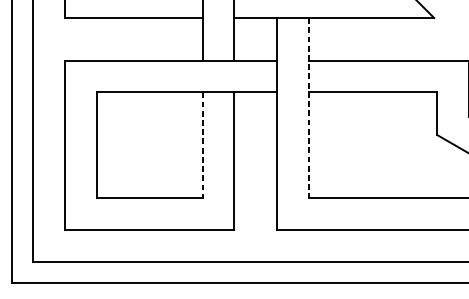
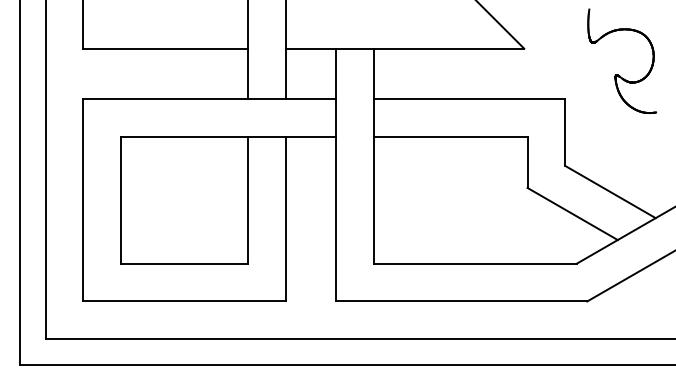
line: (308, 108) -> (374, 156), dashed -> solid
line: (202, 145) -> (247, 200), dashed -> solid

